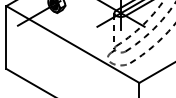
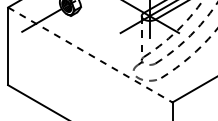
line: (73, 44) -> (90, 54), solid -> dashed

